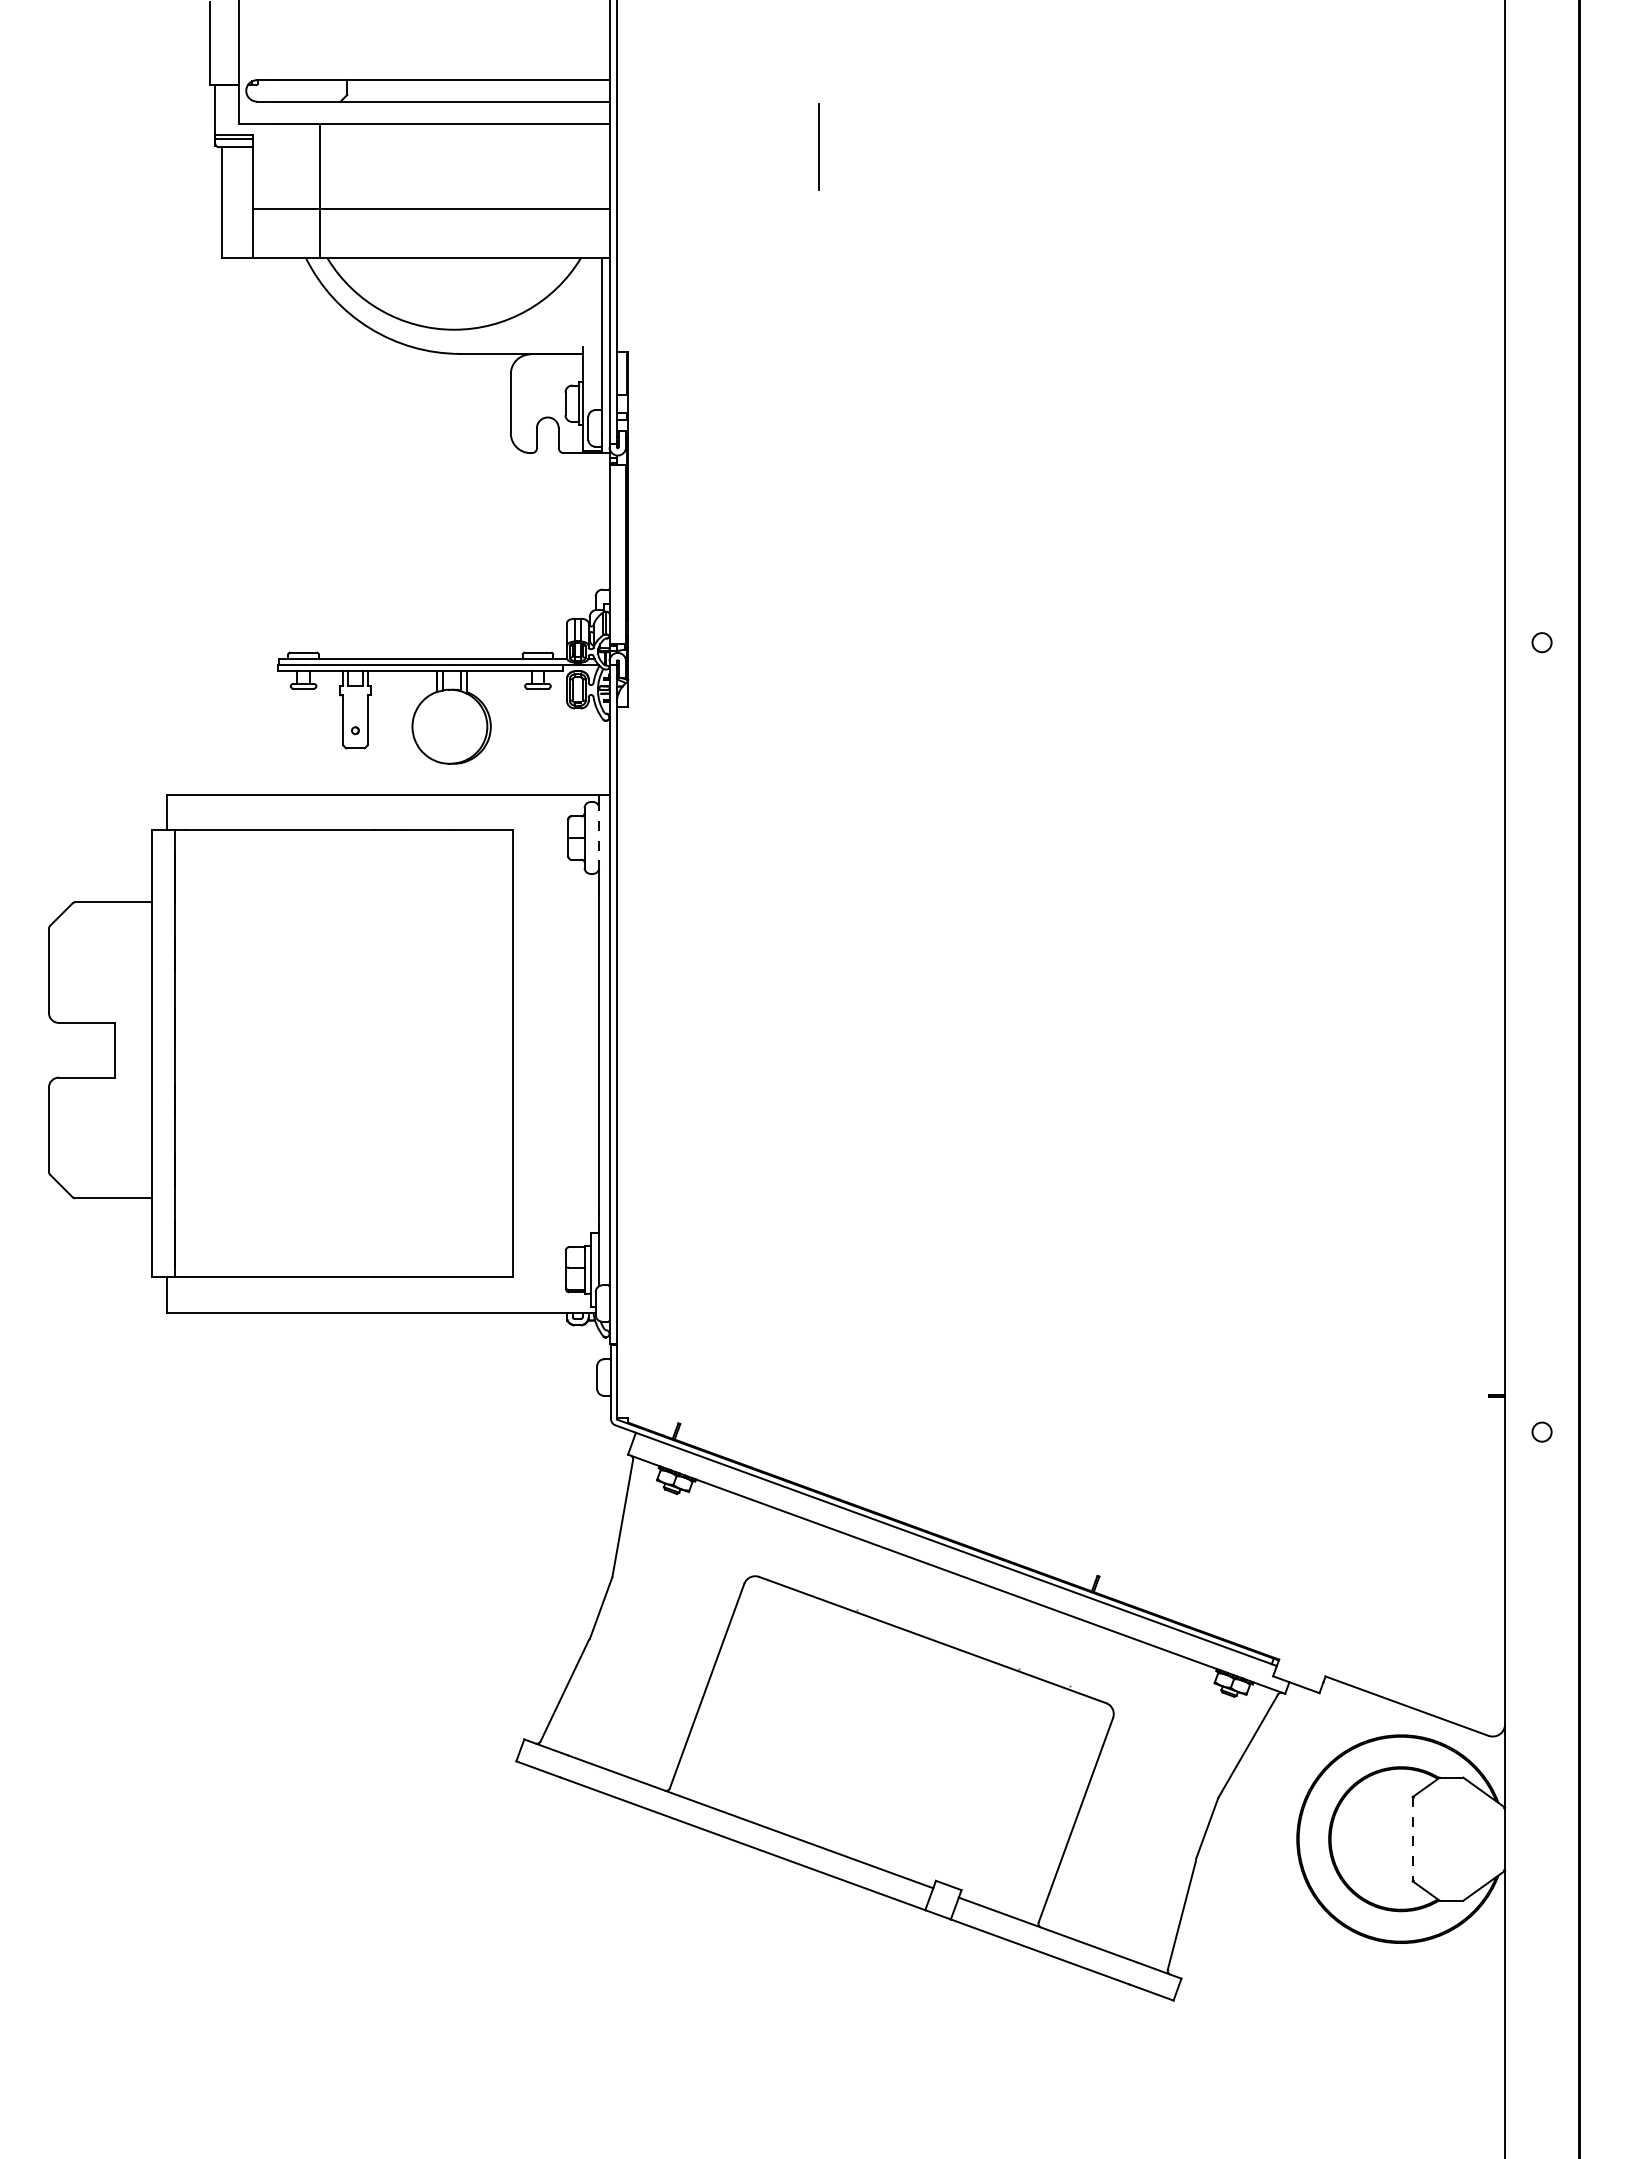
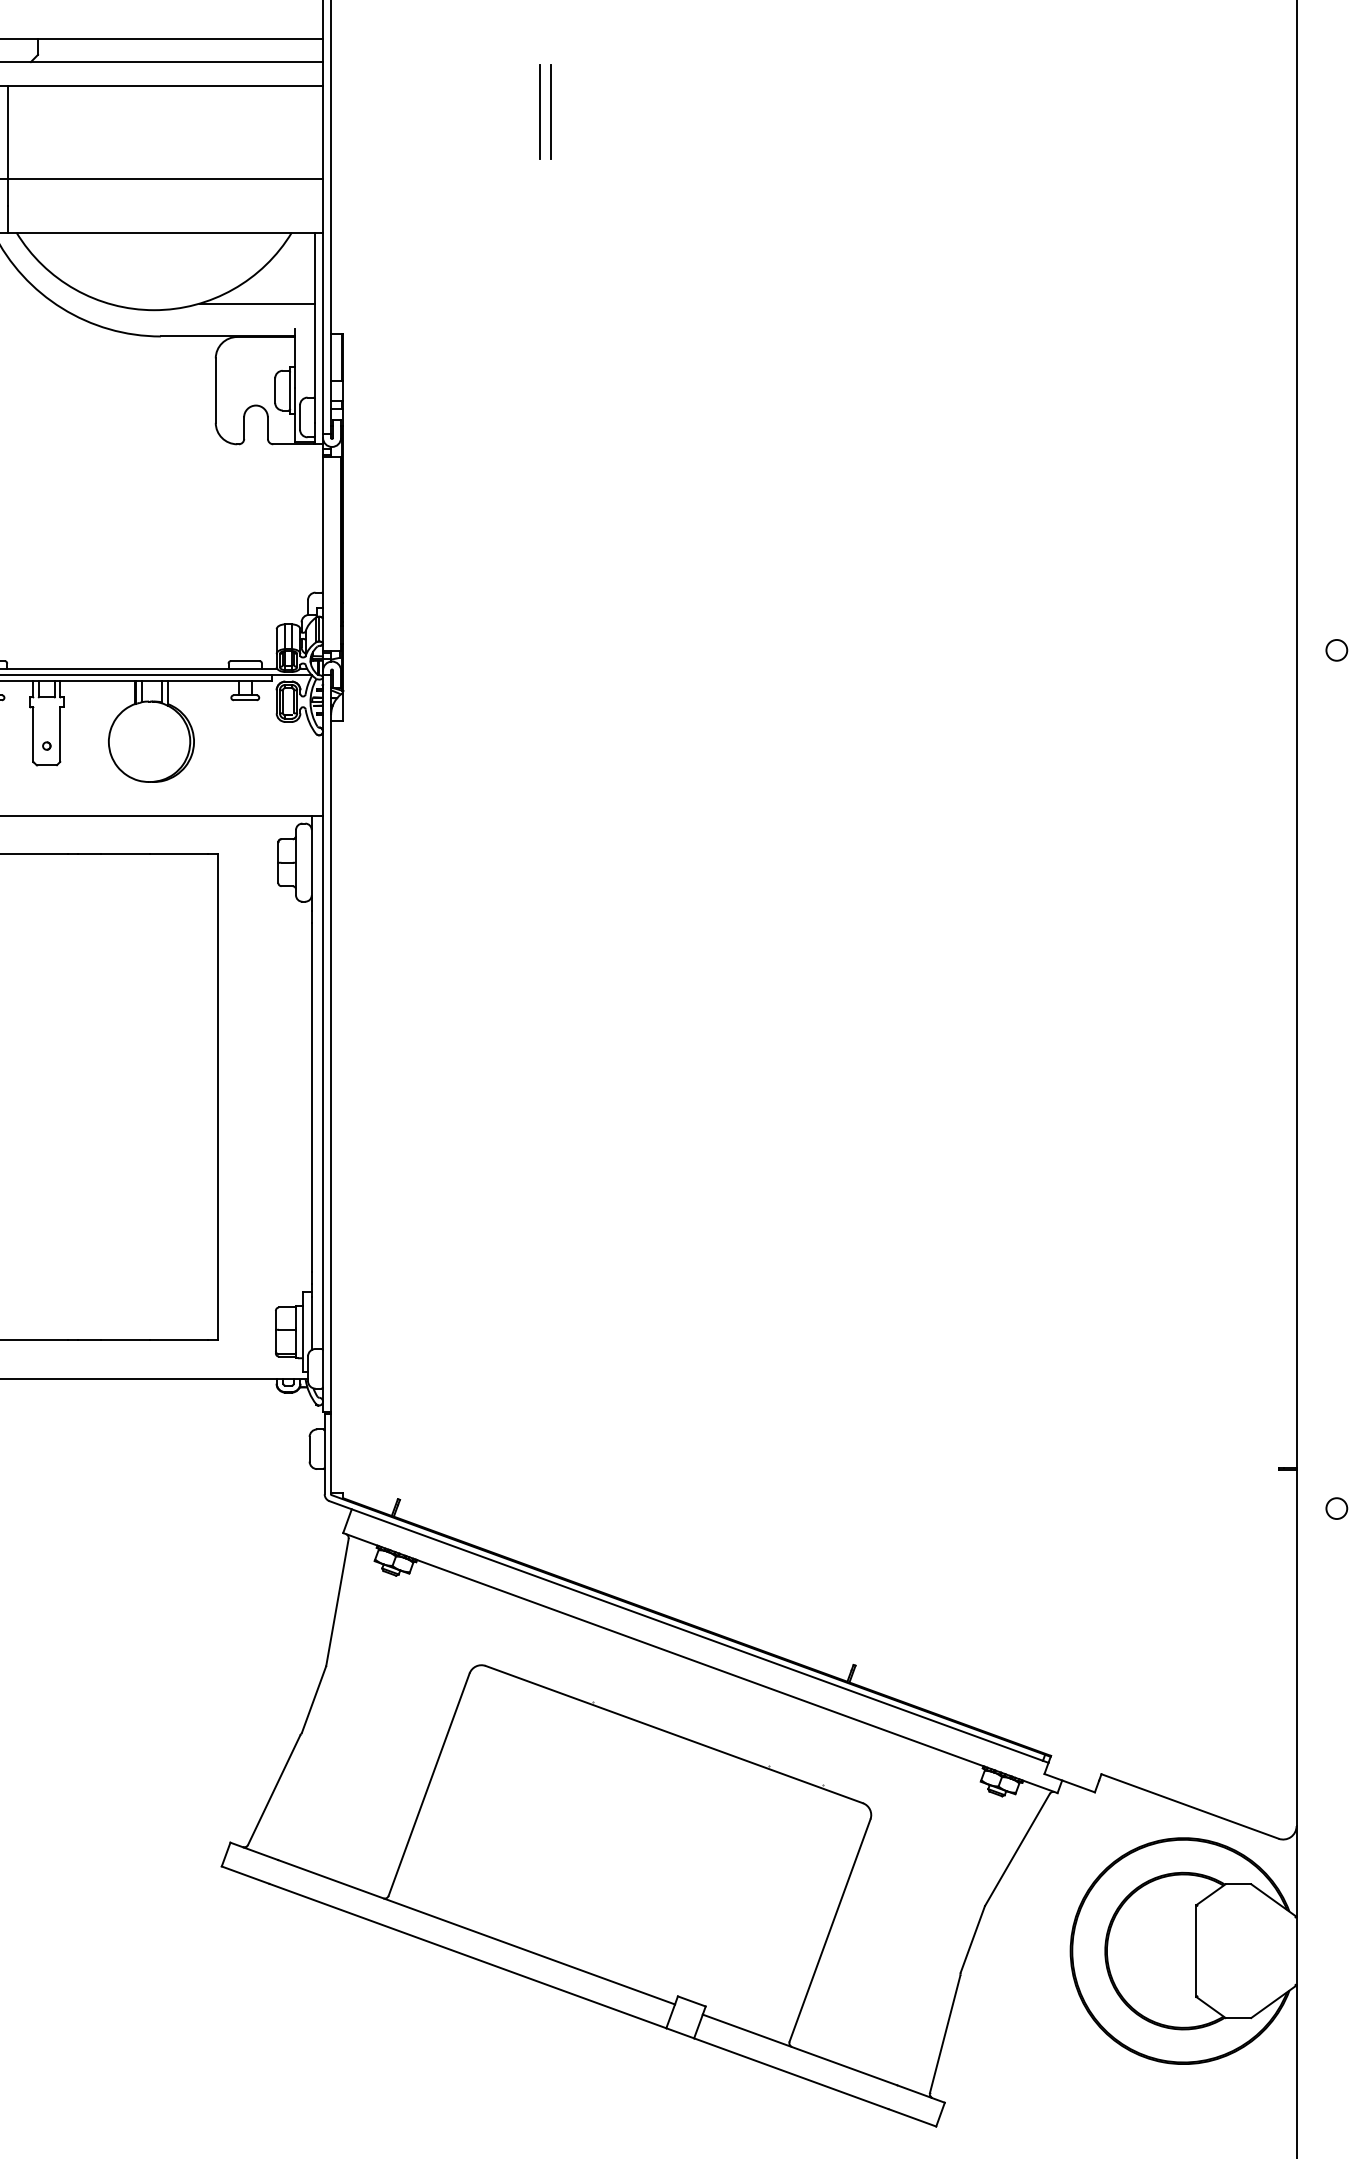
line: (808, 146) -> (539, 110), added
line: (549, 323) -> (257, 303), added
line: (599, 838) -> (312, 863), dashed -> solid
line: (1412, 1839) -> (1195, 1951), dashed -> solid

